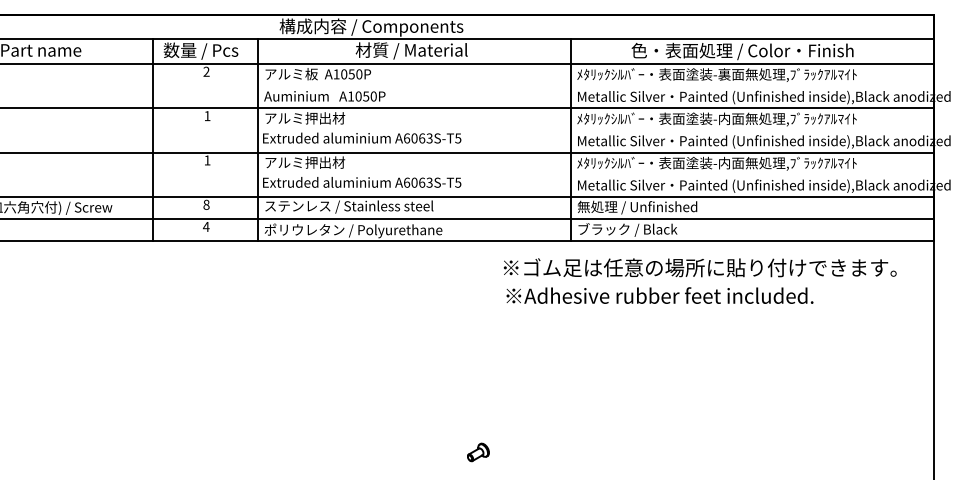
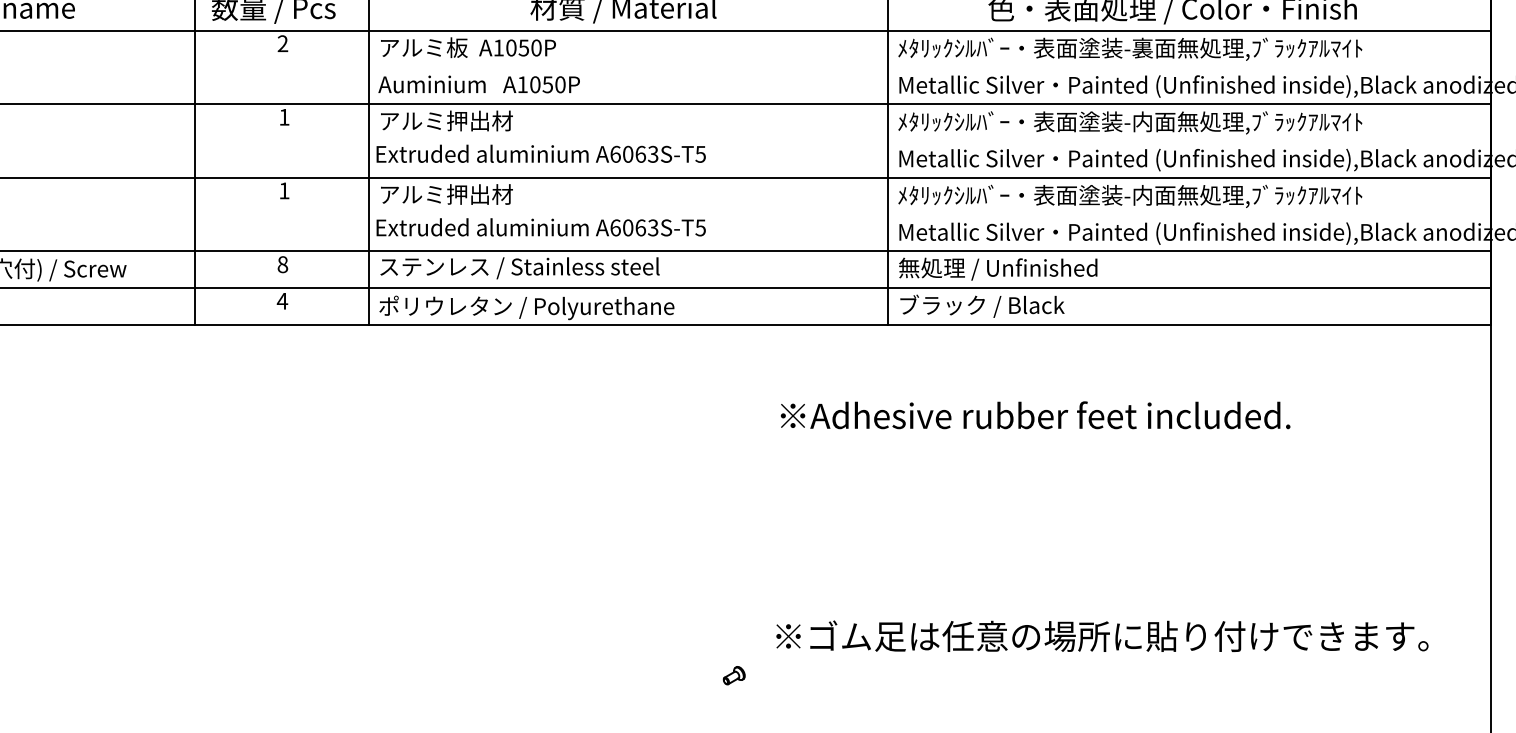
text: (699, 267) -> (1101, 635), moved
part: (478, 452) -> (734, 675), size x0.6

